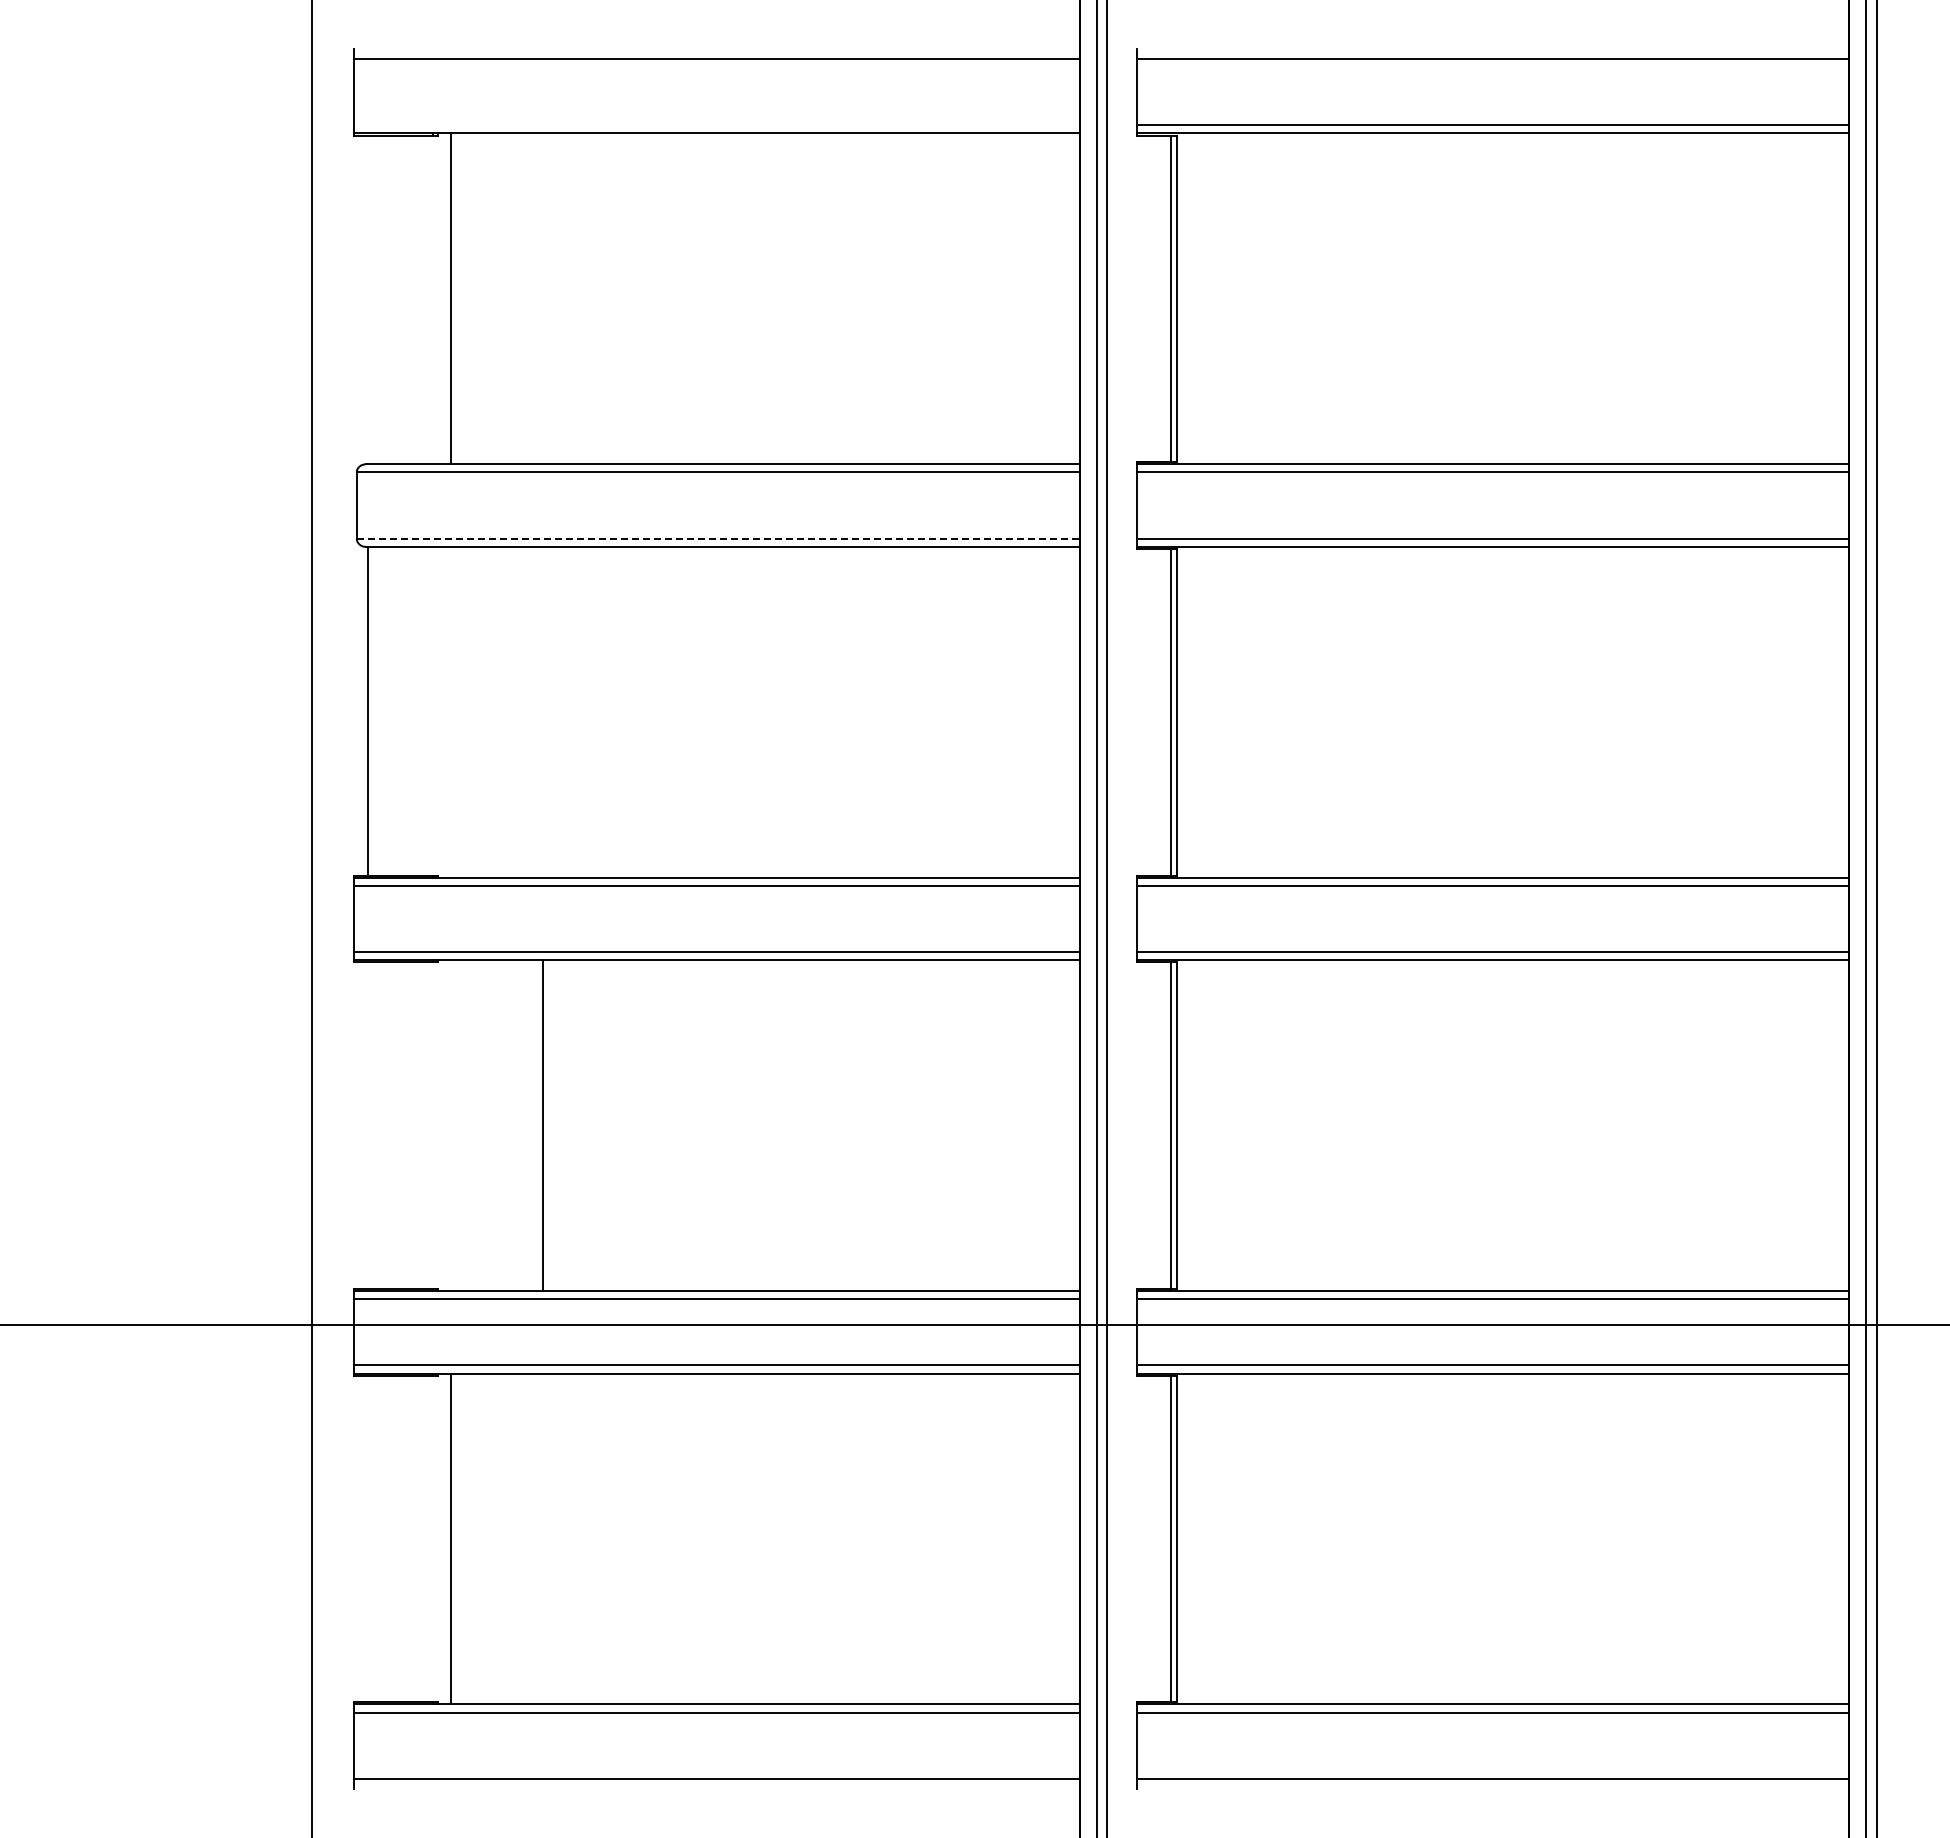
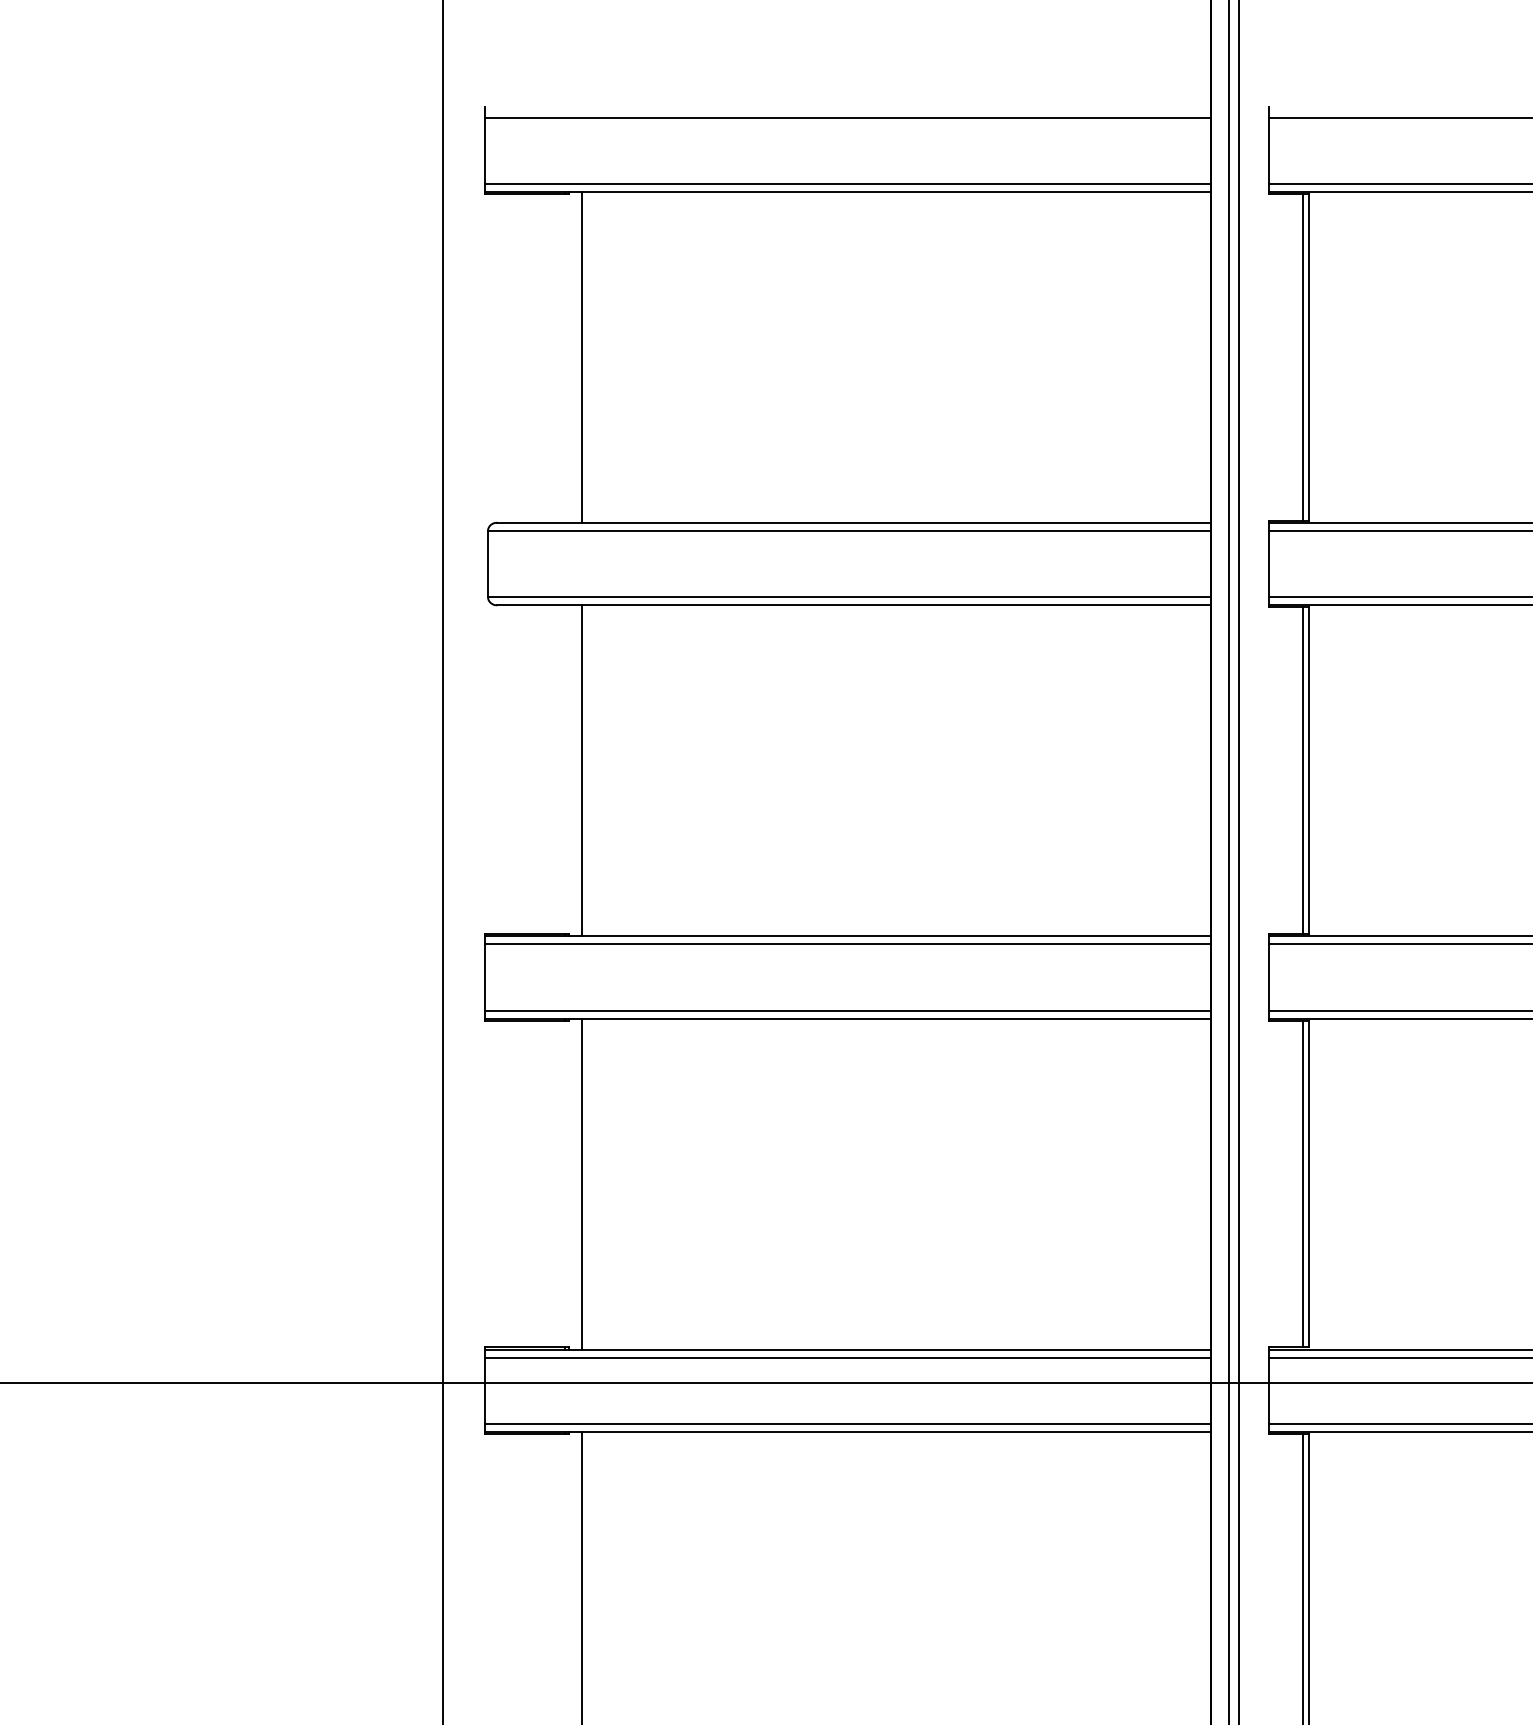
line: (716, 125) -> (847, 183), added
line: (718, 538) -> (849, 596), dashed -> solid
line: (368, 711) -> (582, 769), moved
line: (543, 1125) -> (582, 1183), moved

